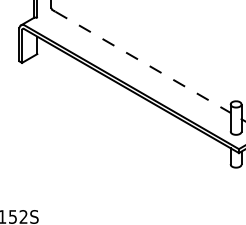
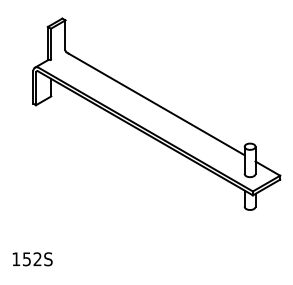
line: (143, 62) -> (157, 104), dashed -> solid

